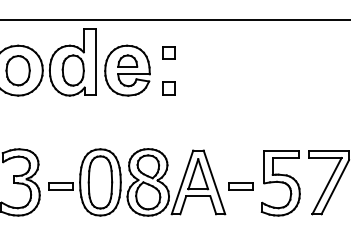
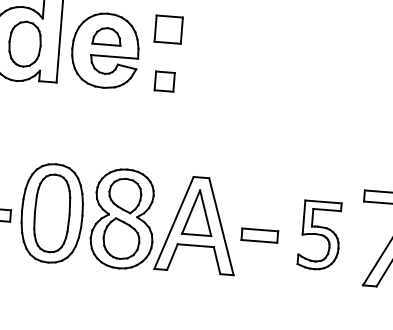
part: (168, 52) -> (168, 28), size x1.4
part: (280, 183) -> (319, 236), size x0.7

